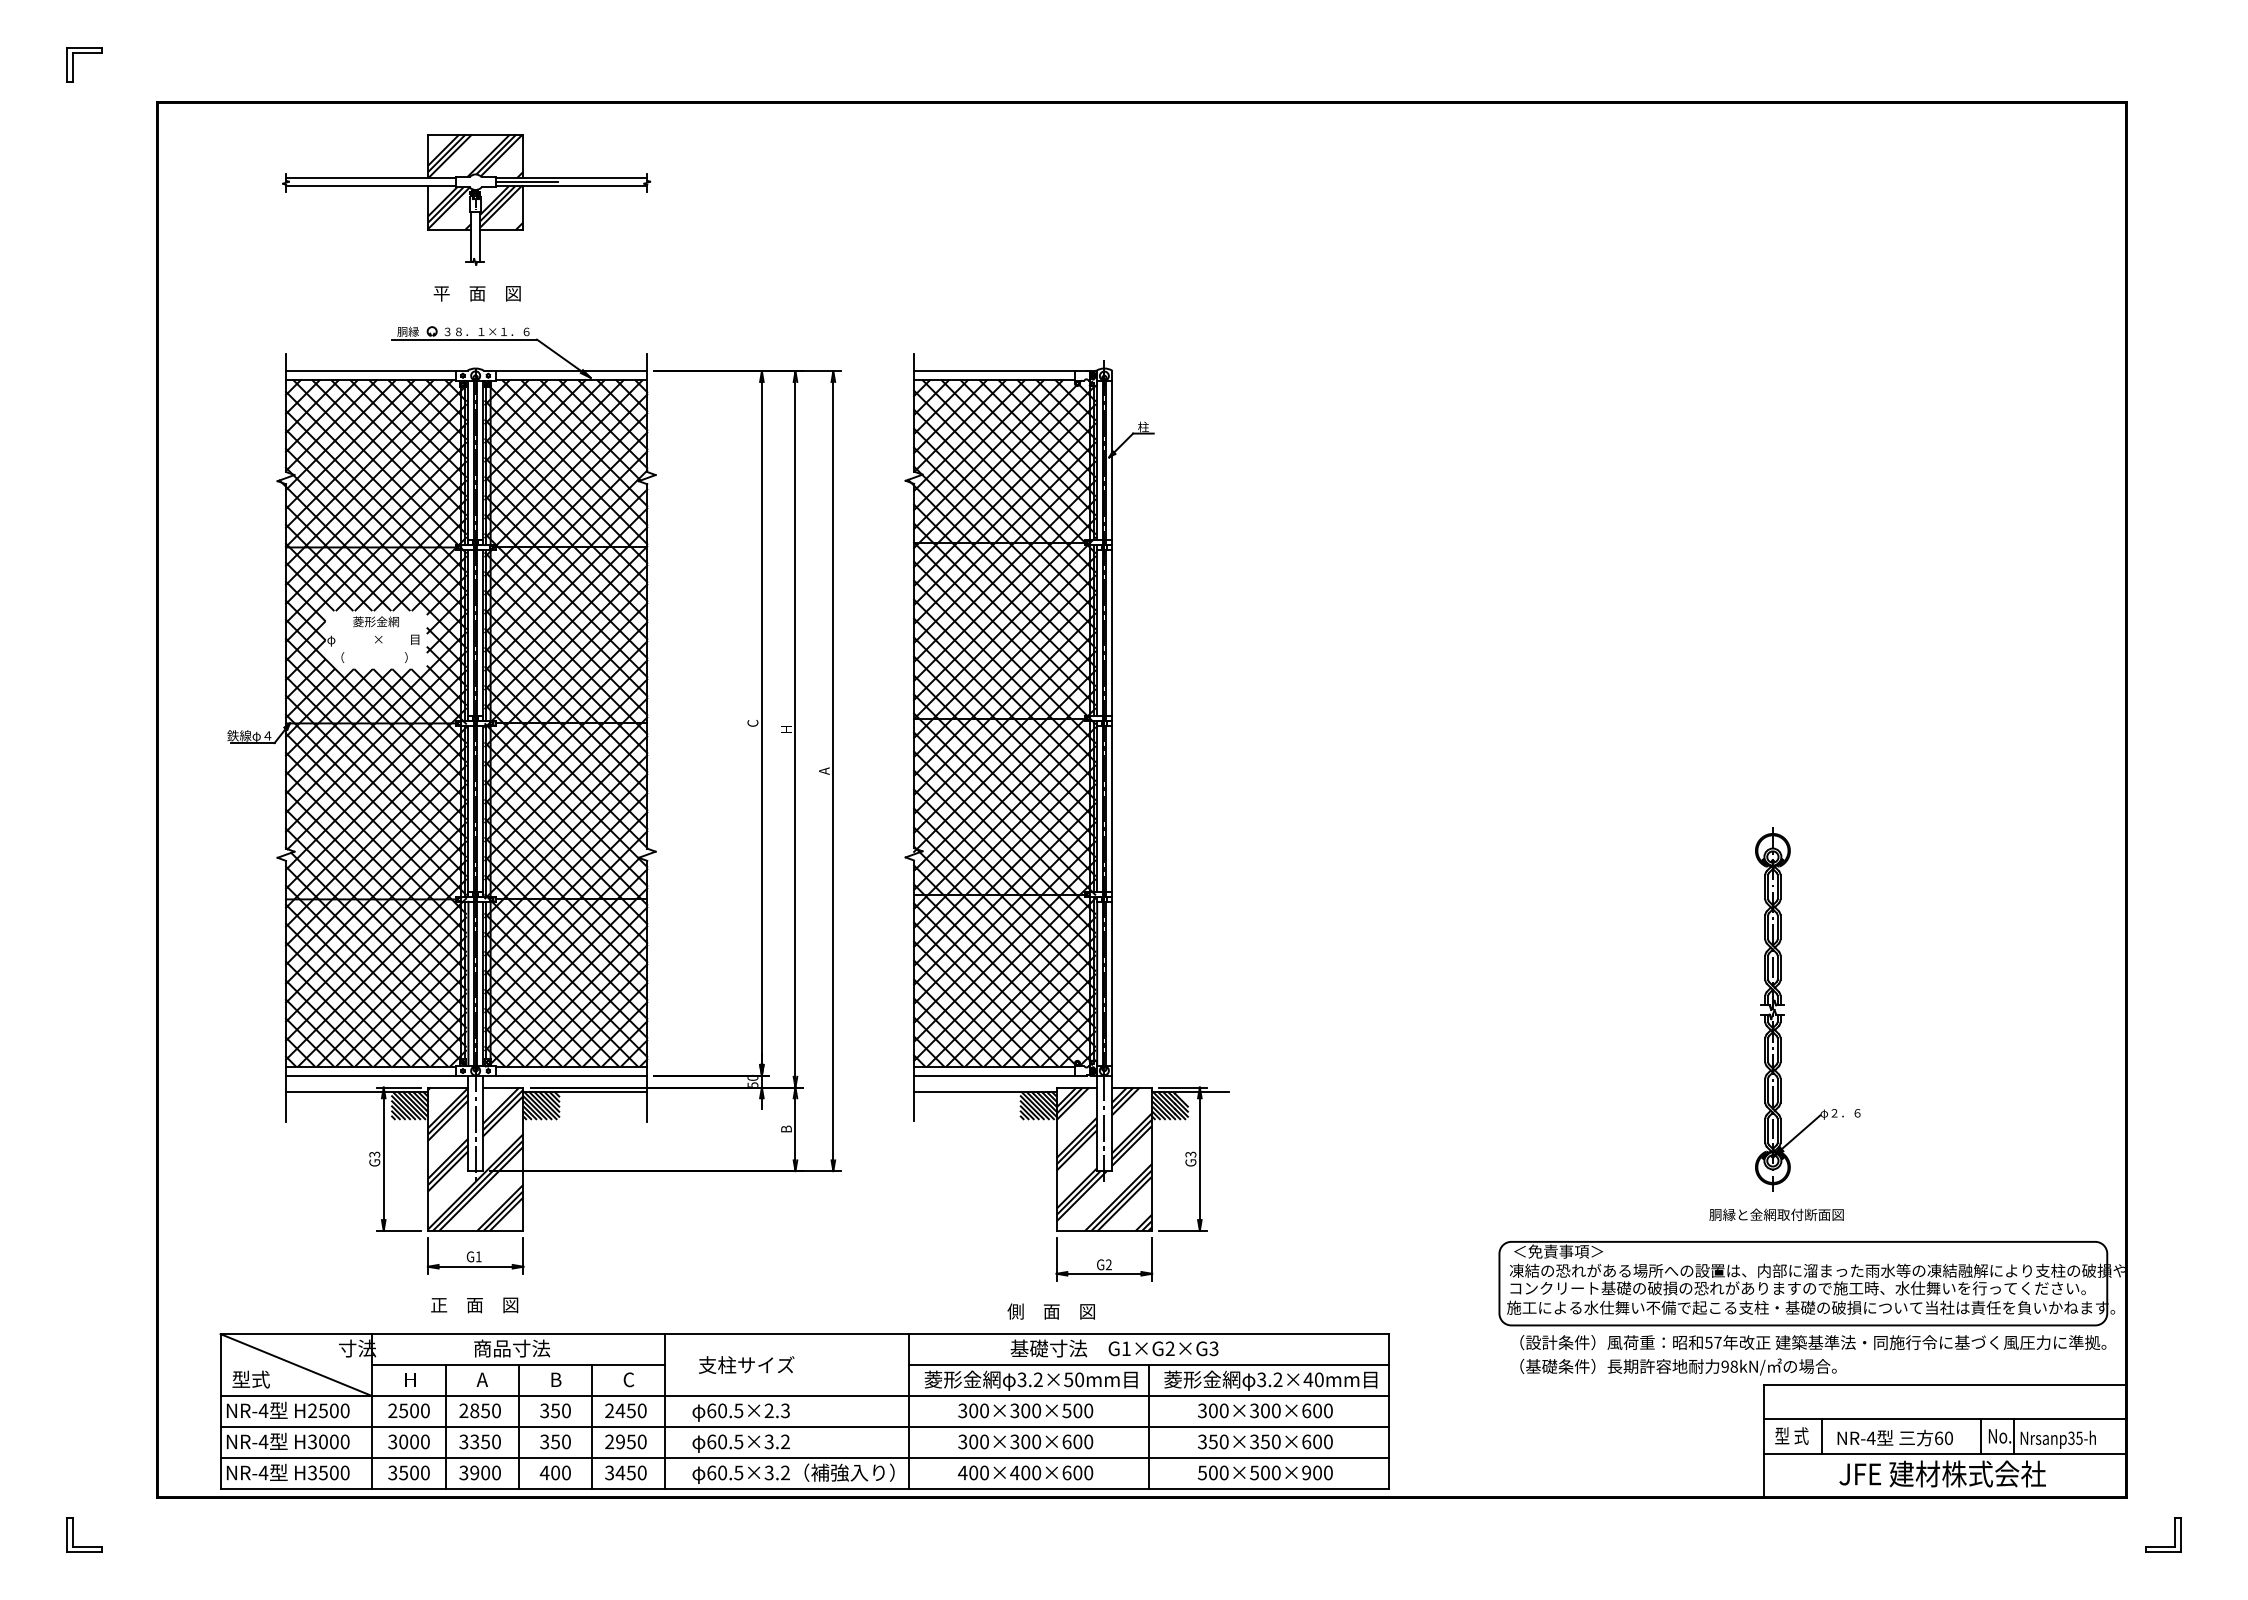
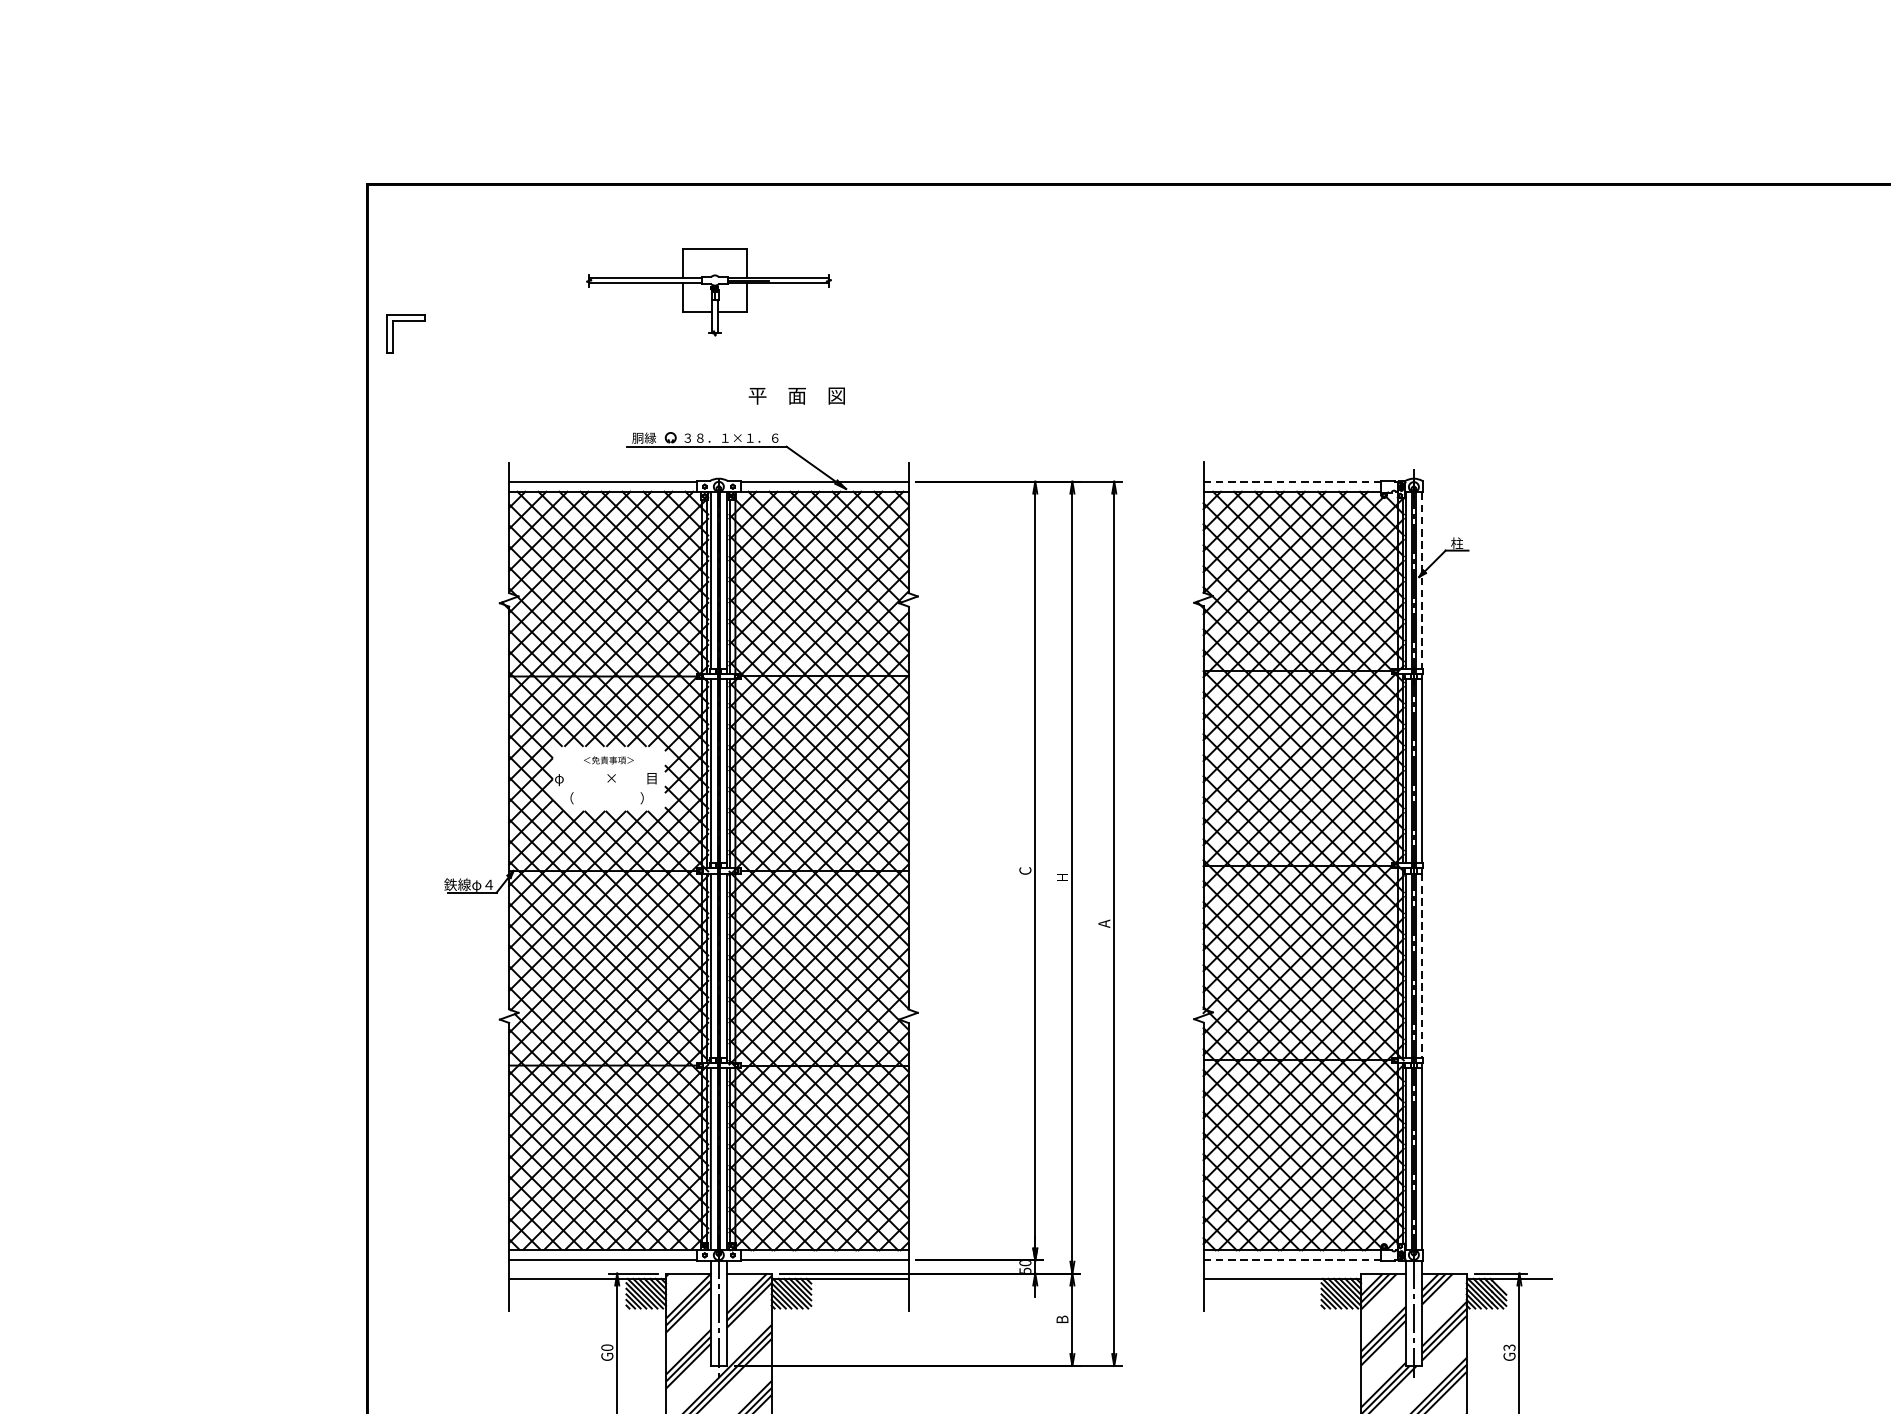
part: (84, 53) -> (405, 321), moved
part: (466, 199) -> (708, 291), size x0.6
text: (476, 293) -> (796, 395), moved
line: (994, 371) -> (1292, 481), solid -> dashed
line: (1111, 460) -> (1421, 580), solid -> dashed
text: (375, 621) -> (608, 758), 菱形金網 -> ＜免責事項＞
line: (1111, 809) -> (1421, 966), solid -> dashed
line: (994, 1075) -> (1292, 1260), solid -> dashed
text: (374, 1154) -> (607, 1347), G3 -> G0

